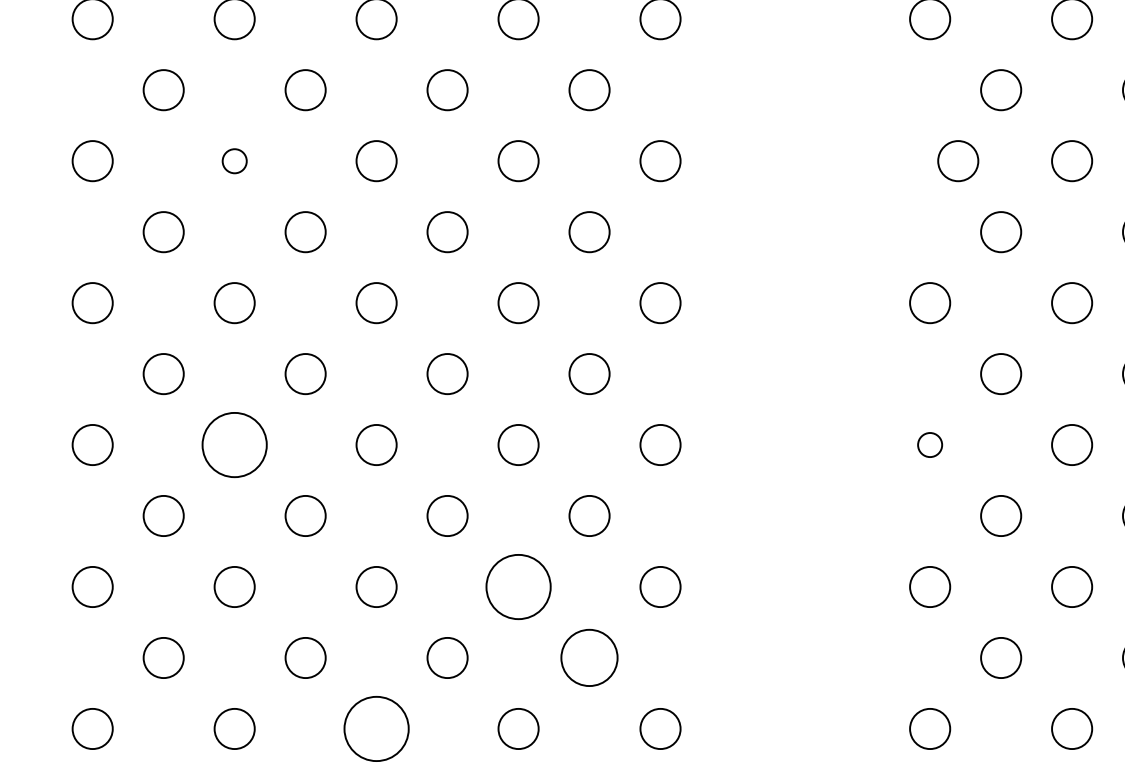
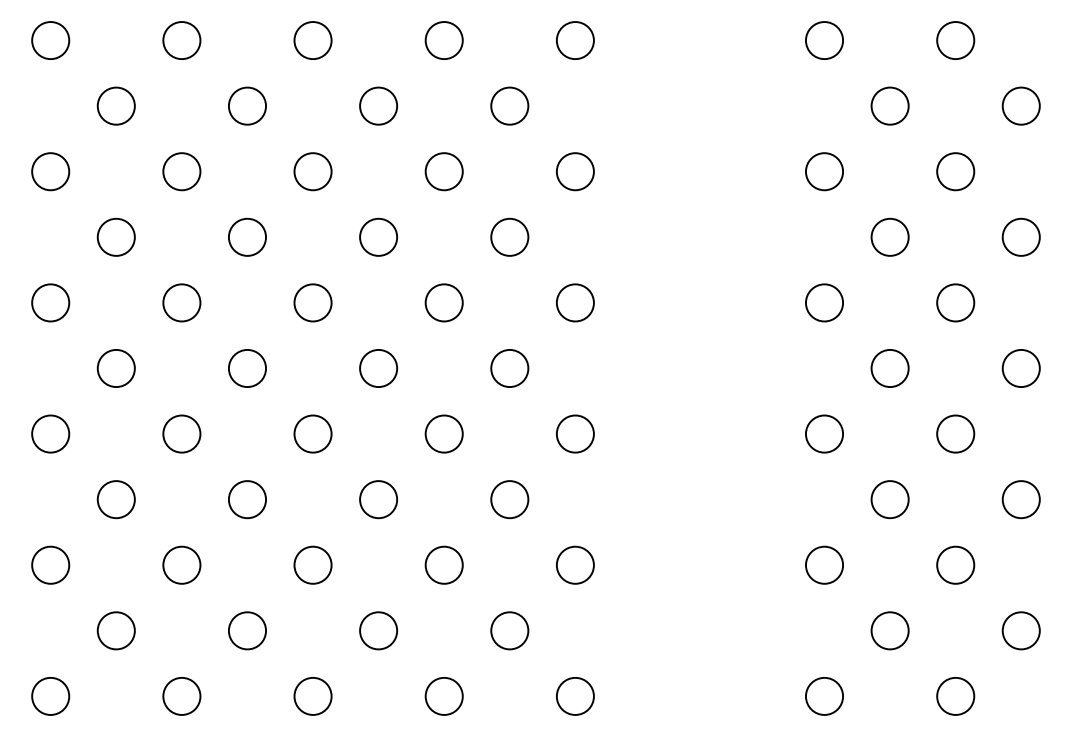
circle: (234, 160) -> (181, 171), size x1.67
circle: (958, 160) -> (824, 171), moved
circle: (234, 444) -> (181, 433), size x0.62
circle: (930, 444) -> (824, 433), size x1.67
circle: (517, 586) -> (443, 564), size x0.62
circle: (589, 657) -> (509, 630), size x0.71
circle: (376, 727) -> (312, 695), size x0.62

